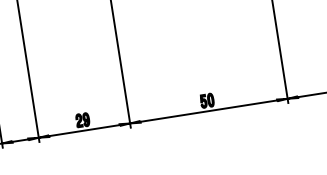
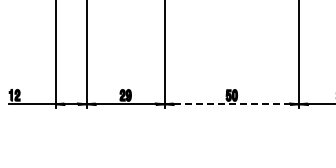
line: (209, 111) -> (232, 104), solid -> dashed

